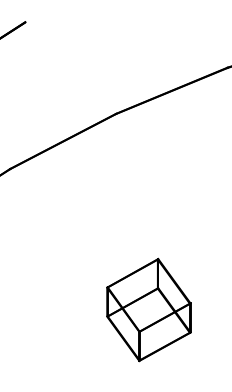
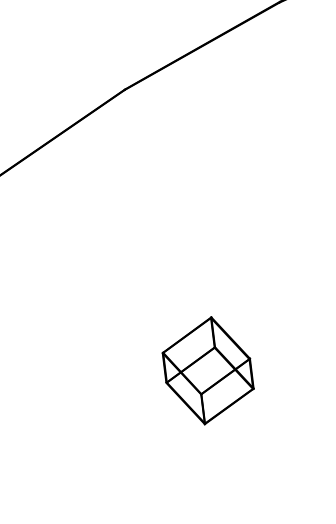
part: (148, 309) -> (207, 370), size x0.7

